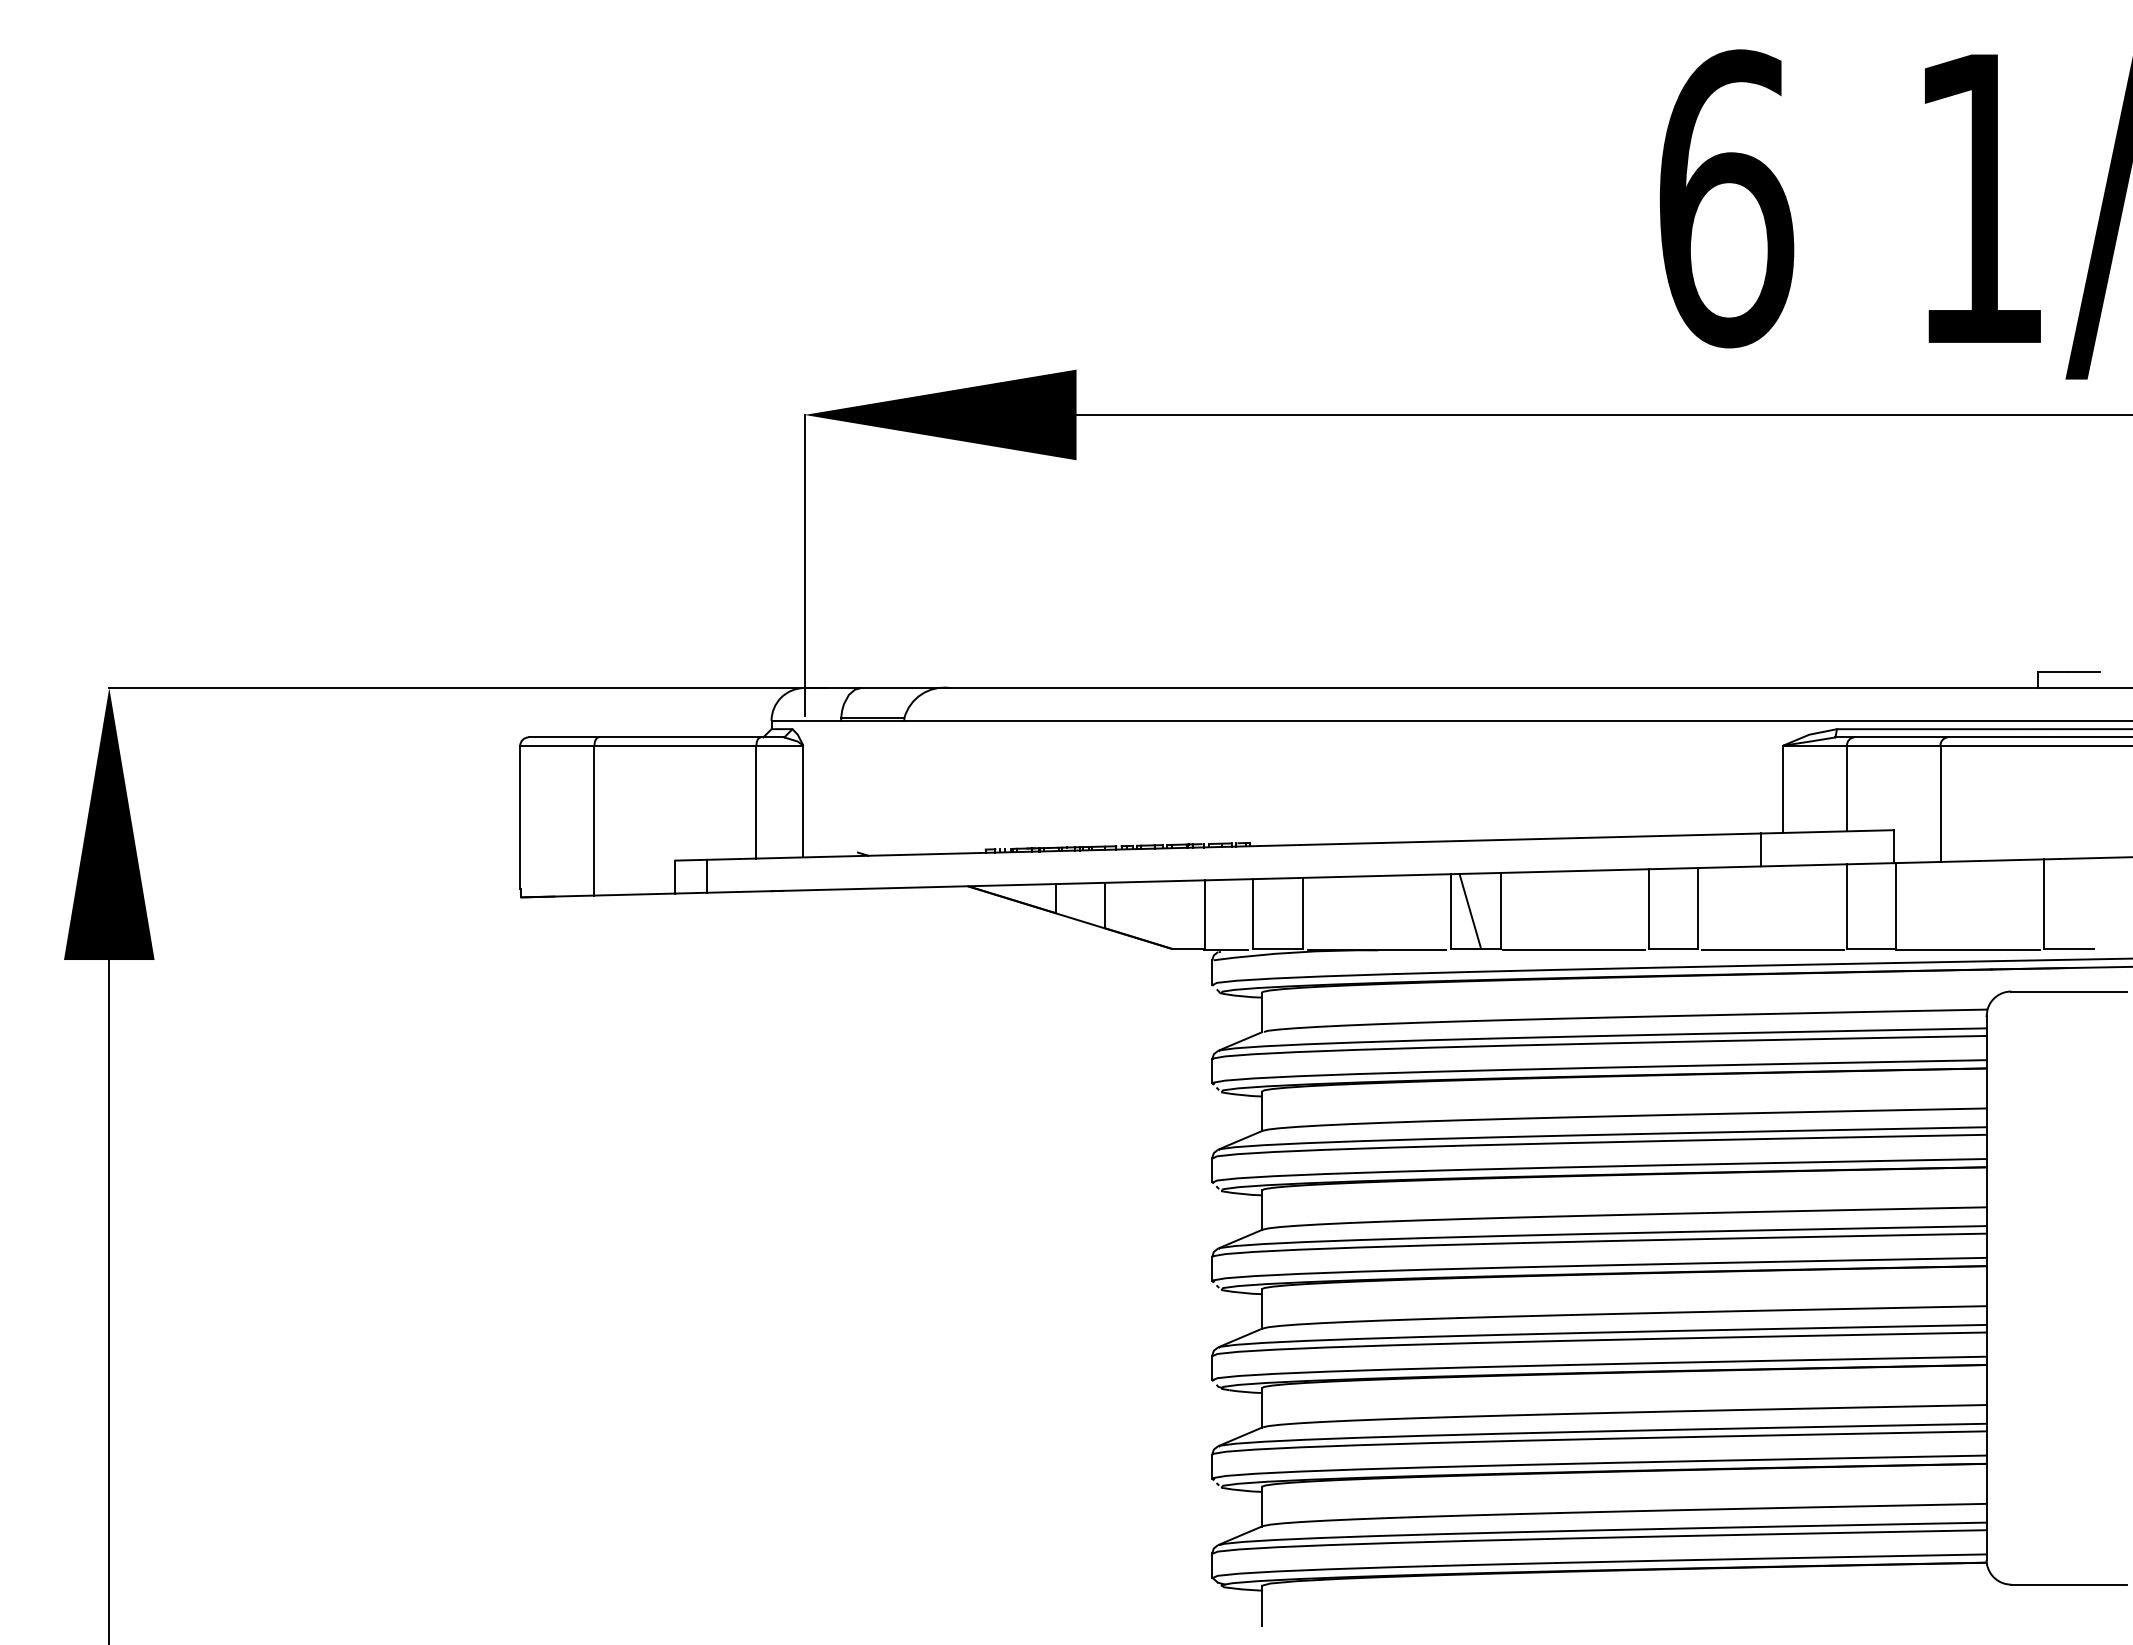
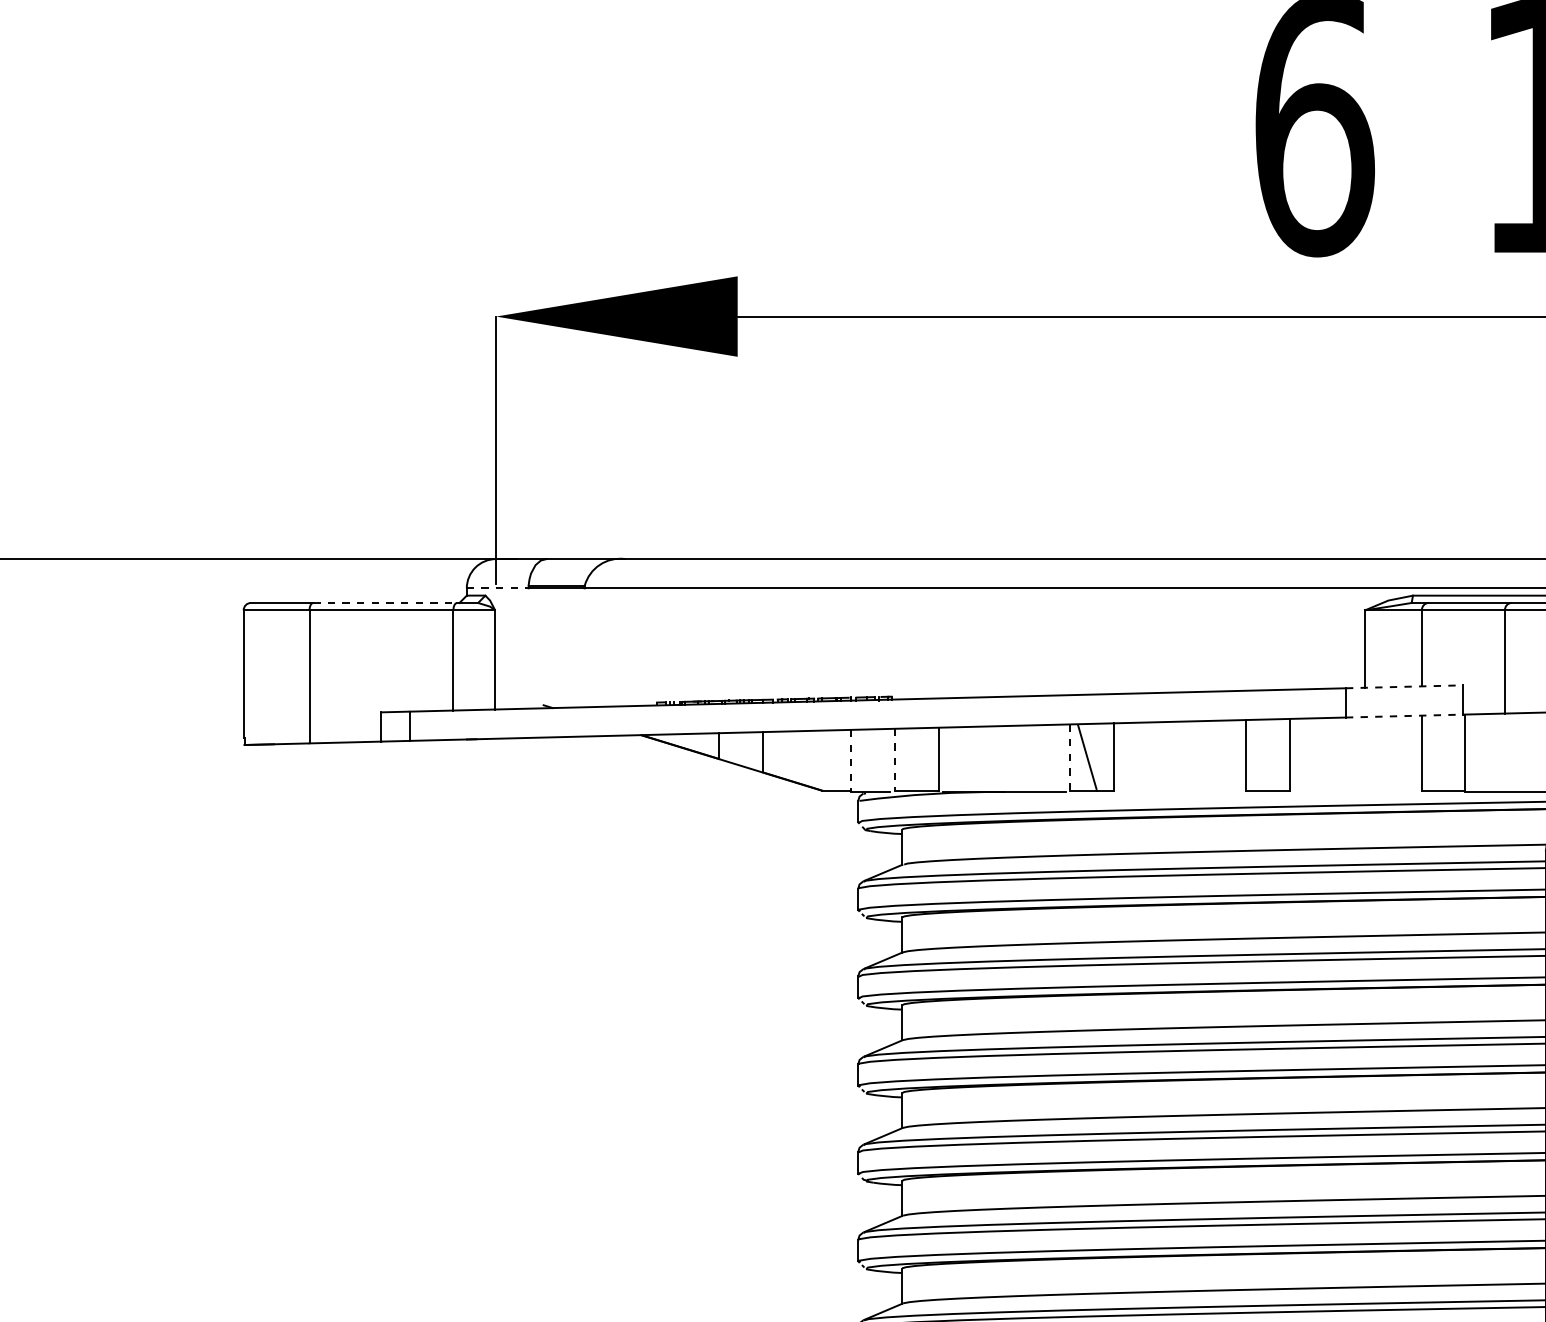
line: (806, 720) -> (497, 587), solid -> dashed
line: (679, 737) -> (385, 603), solid -> dashed
line: (1828, 831) -> (1405, 686), solid -> dashed
line: (1828, 864) -> (1405, 715), solid -> dashed
line: (1451, 911) -> (1070, 757), solid -> dashed
line: (1253, 913) -> (894, 759), solid -> dashed
line: (1204, 915) -> (851, 761), solid -> dashed
line: (1573, 950) -> (1179, 792), removed
line: (1772, 950) -> (1355, 792), removed

